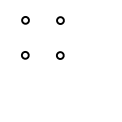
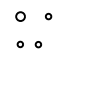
circle: (25, 19) -> (20, 15), size x1.6
circle: (59, 55) -> (37, 44), moved

